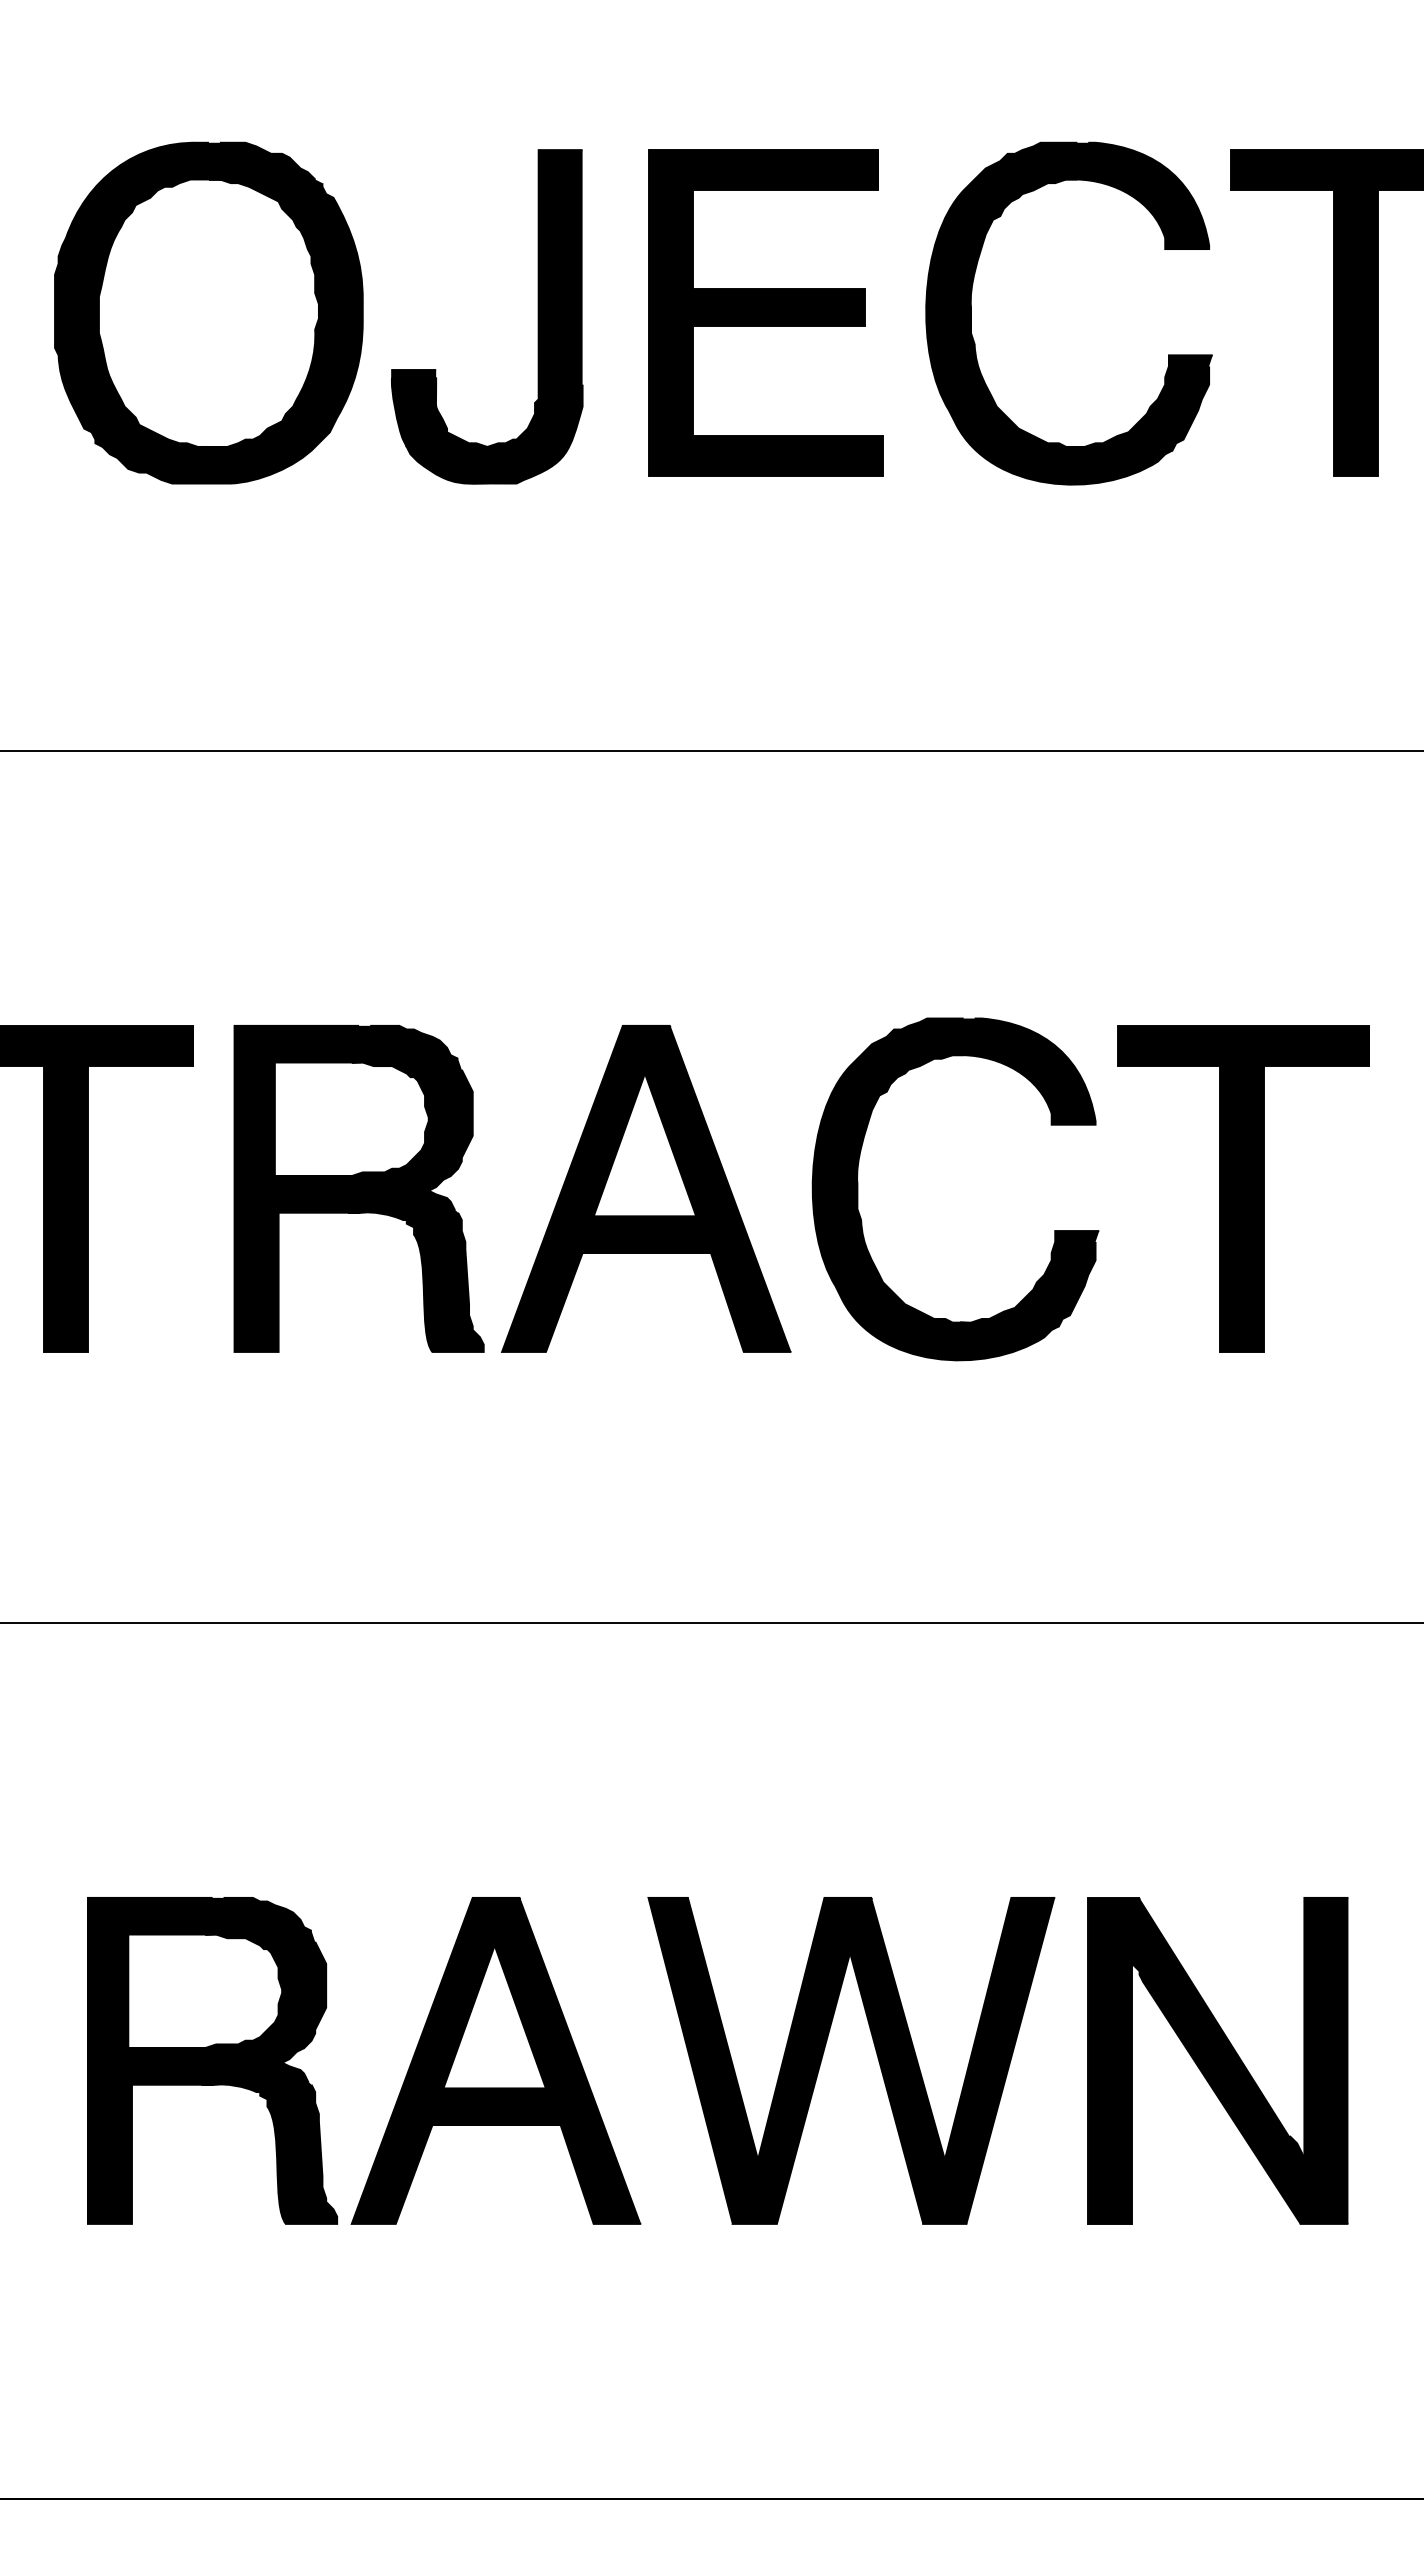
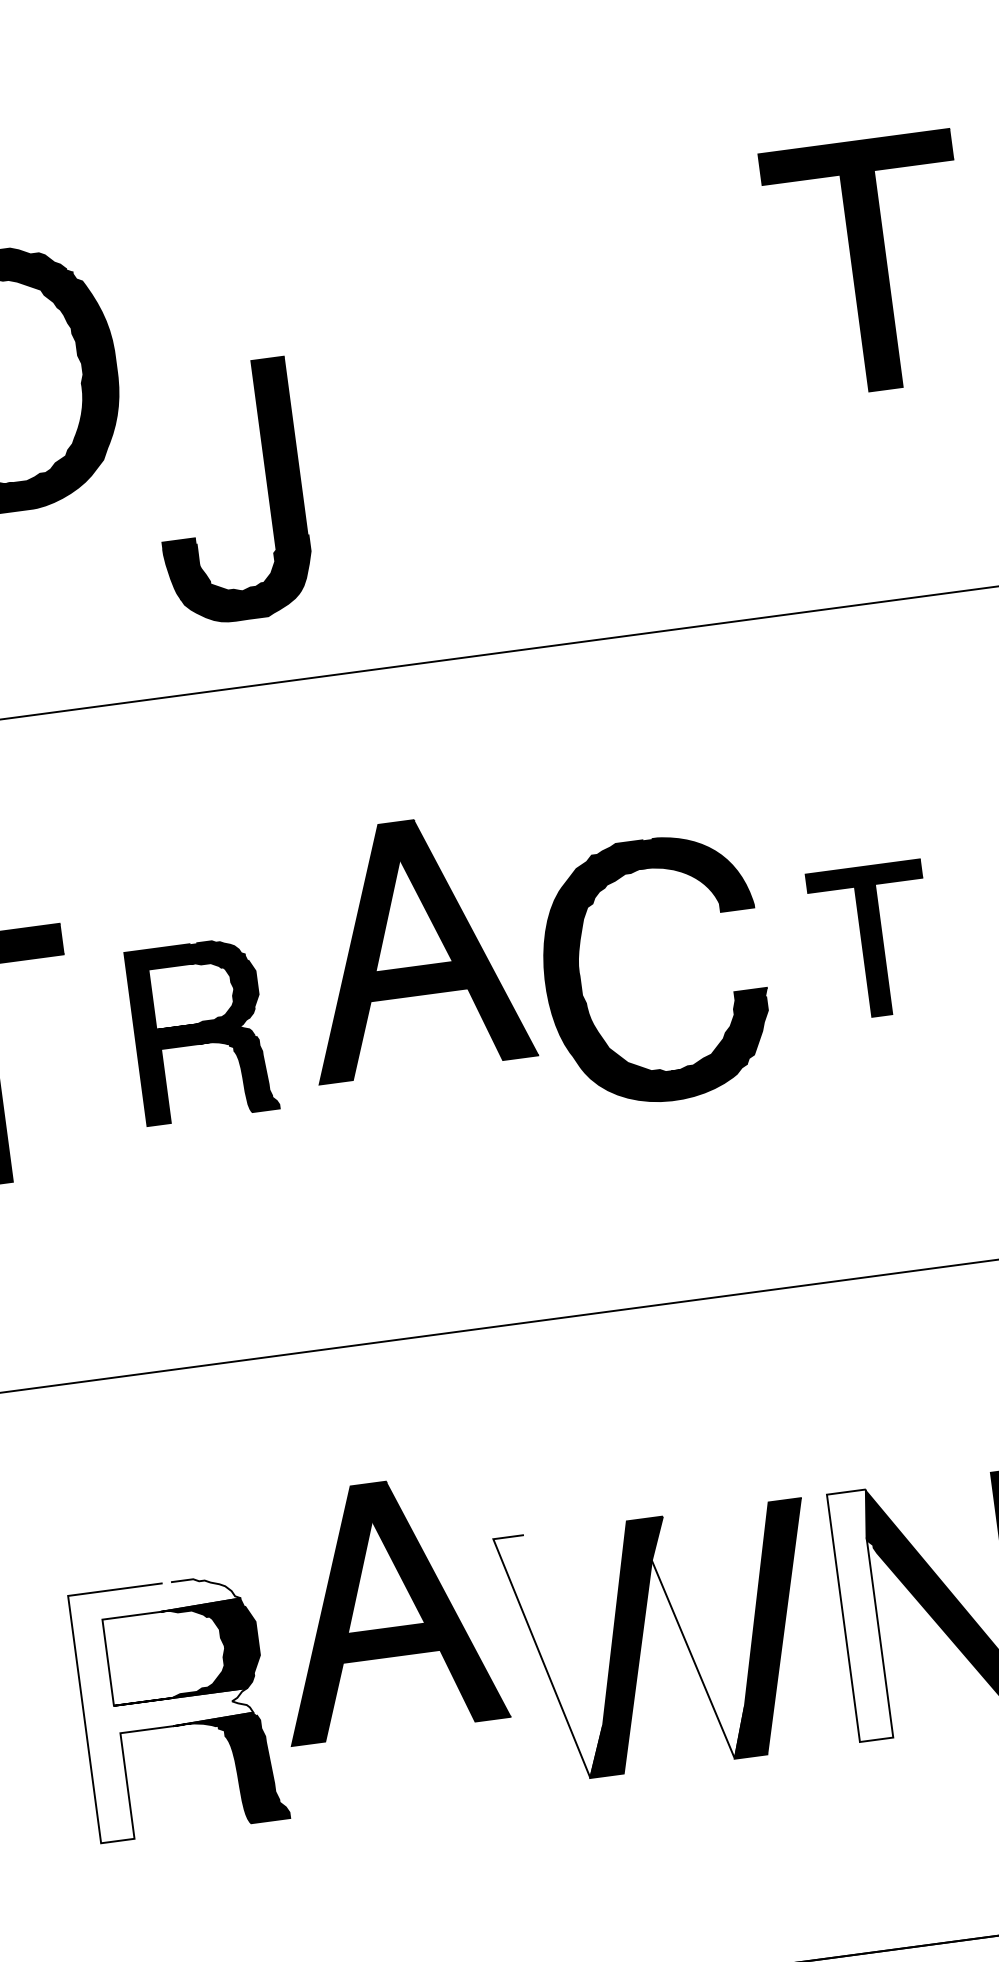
part: (765, 312) -> (421, 324), removed
part: (971, 313) -> (578, 304), removed
part: (537, 316) -> (267, 487), moved
part: (358, 1188) -> (201, 1030), size x0.7
part: (646, 1188) -> (412, 945), moved
part: (1243, 1188) -> (872, 940), size x0.6
fill: (199, 2060) -> (169, 1708), removed
part: (495, 2060) -> (384, 1607), moved
fill: (703, 2060) -> (551, 1656), removed
fill: (897, 2060) -> (698, 1637), removed
fill: (1113, 2060) -> (862, 1615), removed

